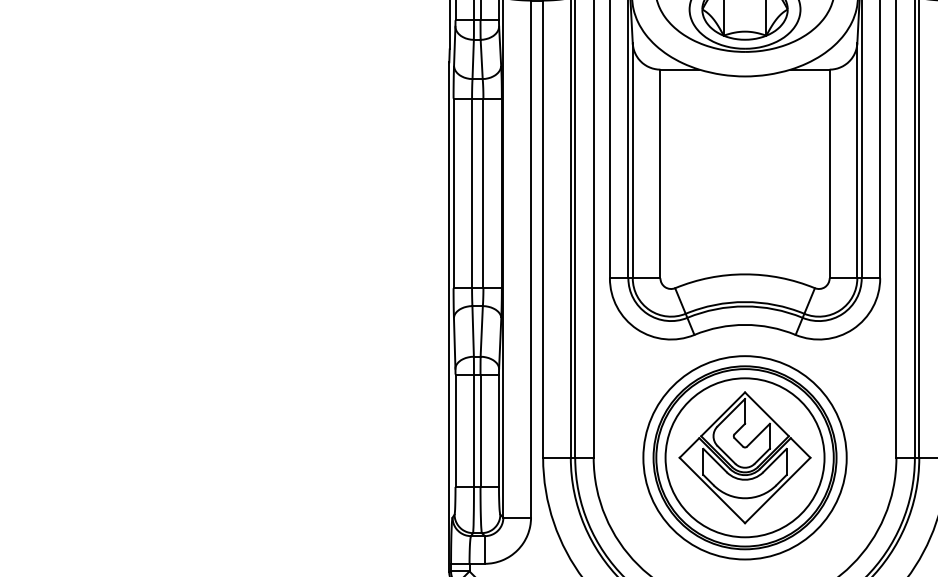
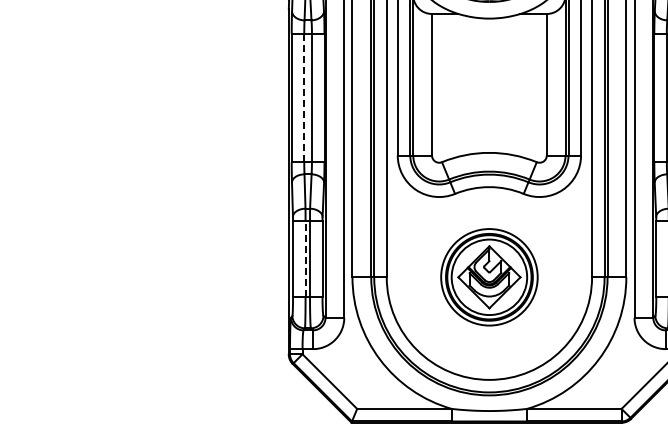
line: (472, 192) -> (304, 97), solid -> dashed
line: (473, 430) -> (305, 258), solid -> dashed
part: (745, 458) -> (489, 277), size x0.7

